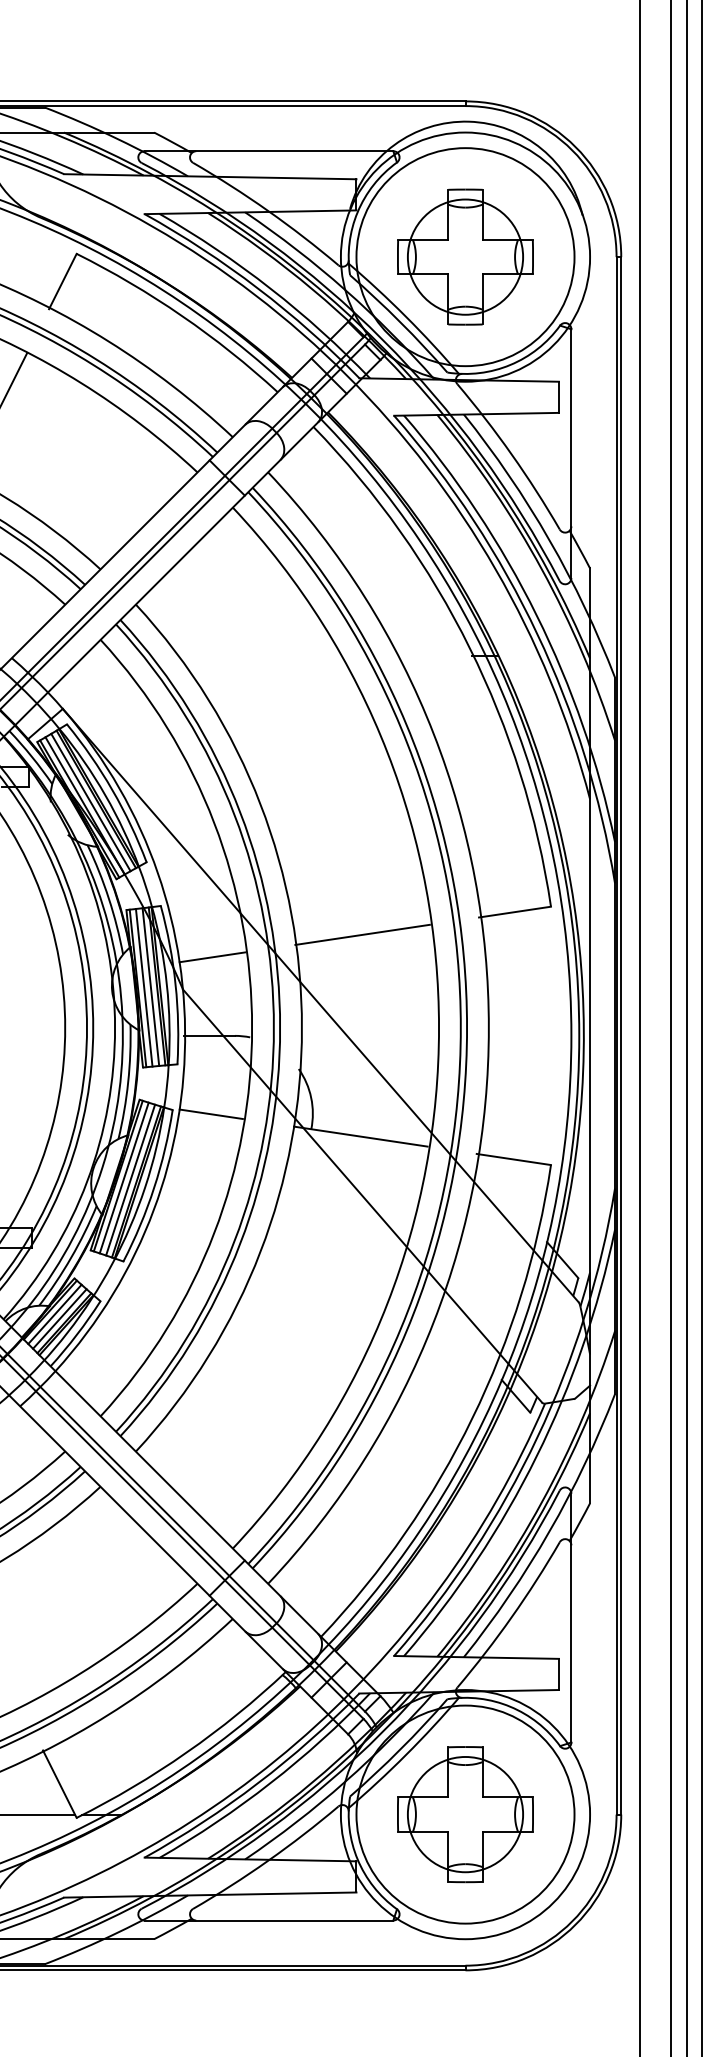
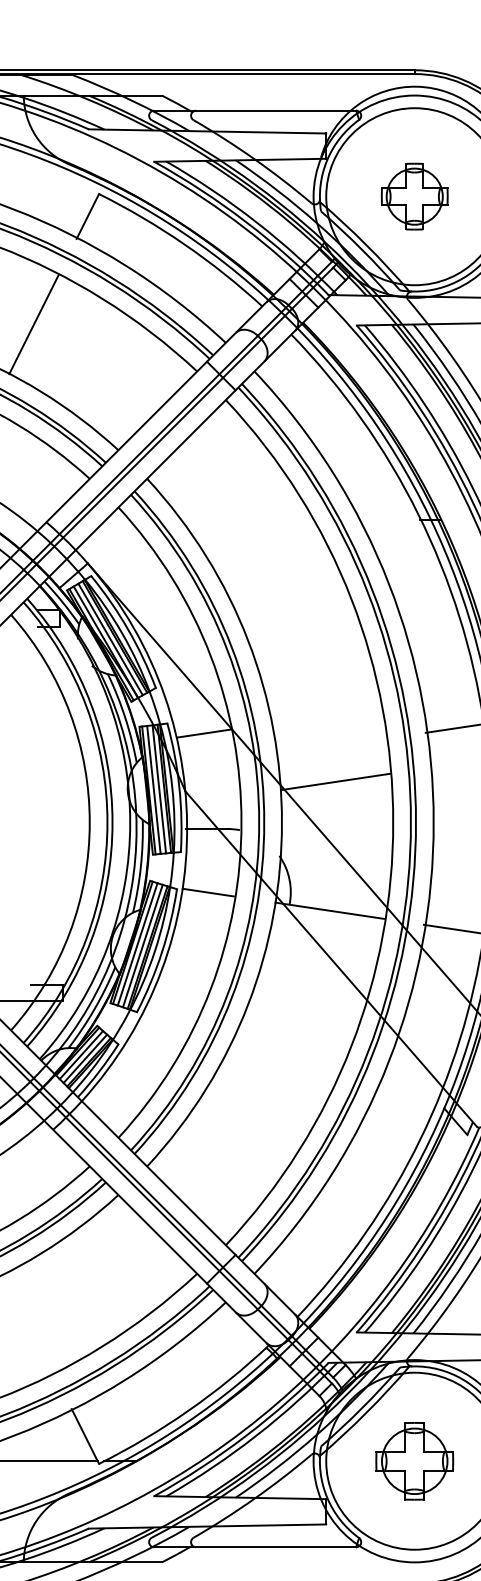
part: (465, 256) -> (414, 196), size x0.6
line: (362, 934) -> (335, 781), moved
line: (212, 957) -> (204, 733), moved
part: (465, 1814) -> (414, 1461), size x0.7

